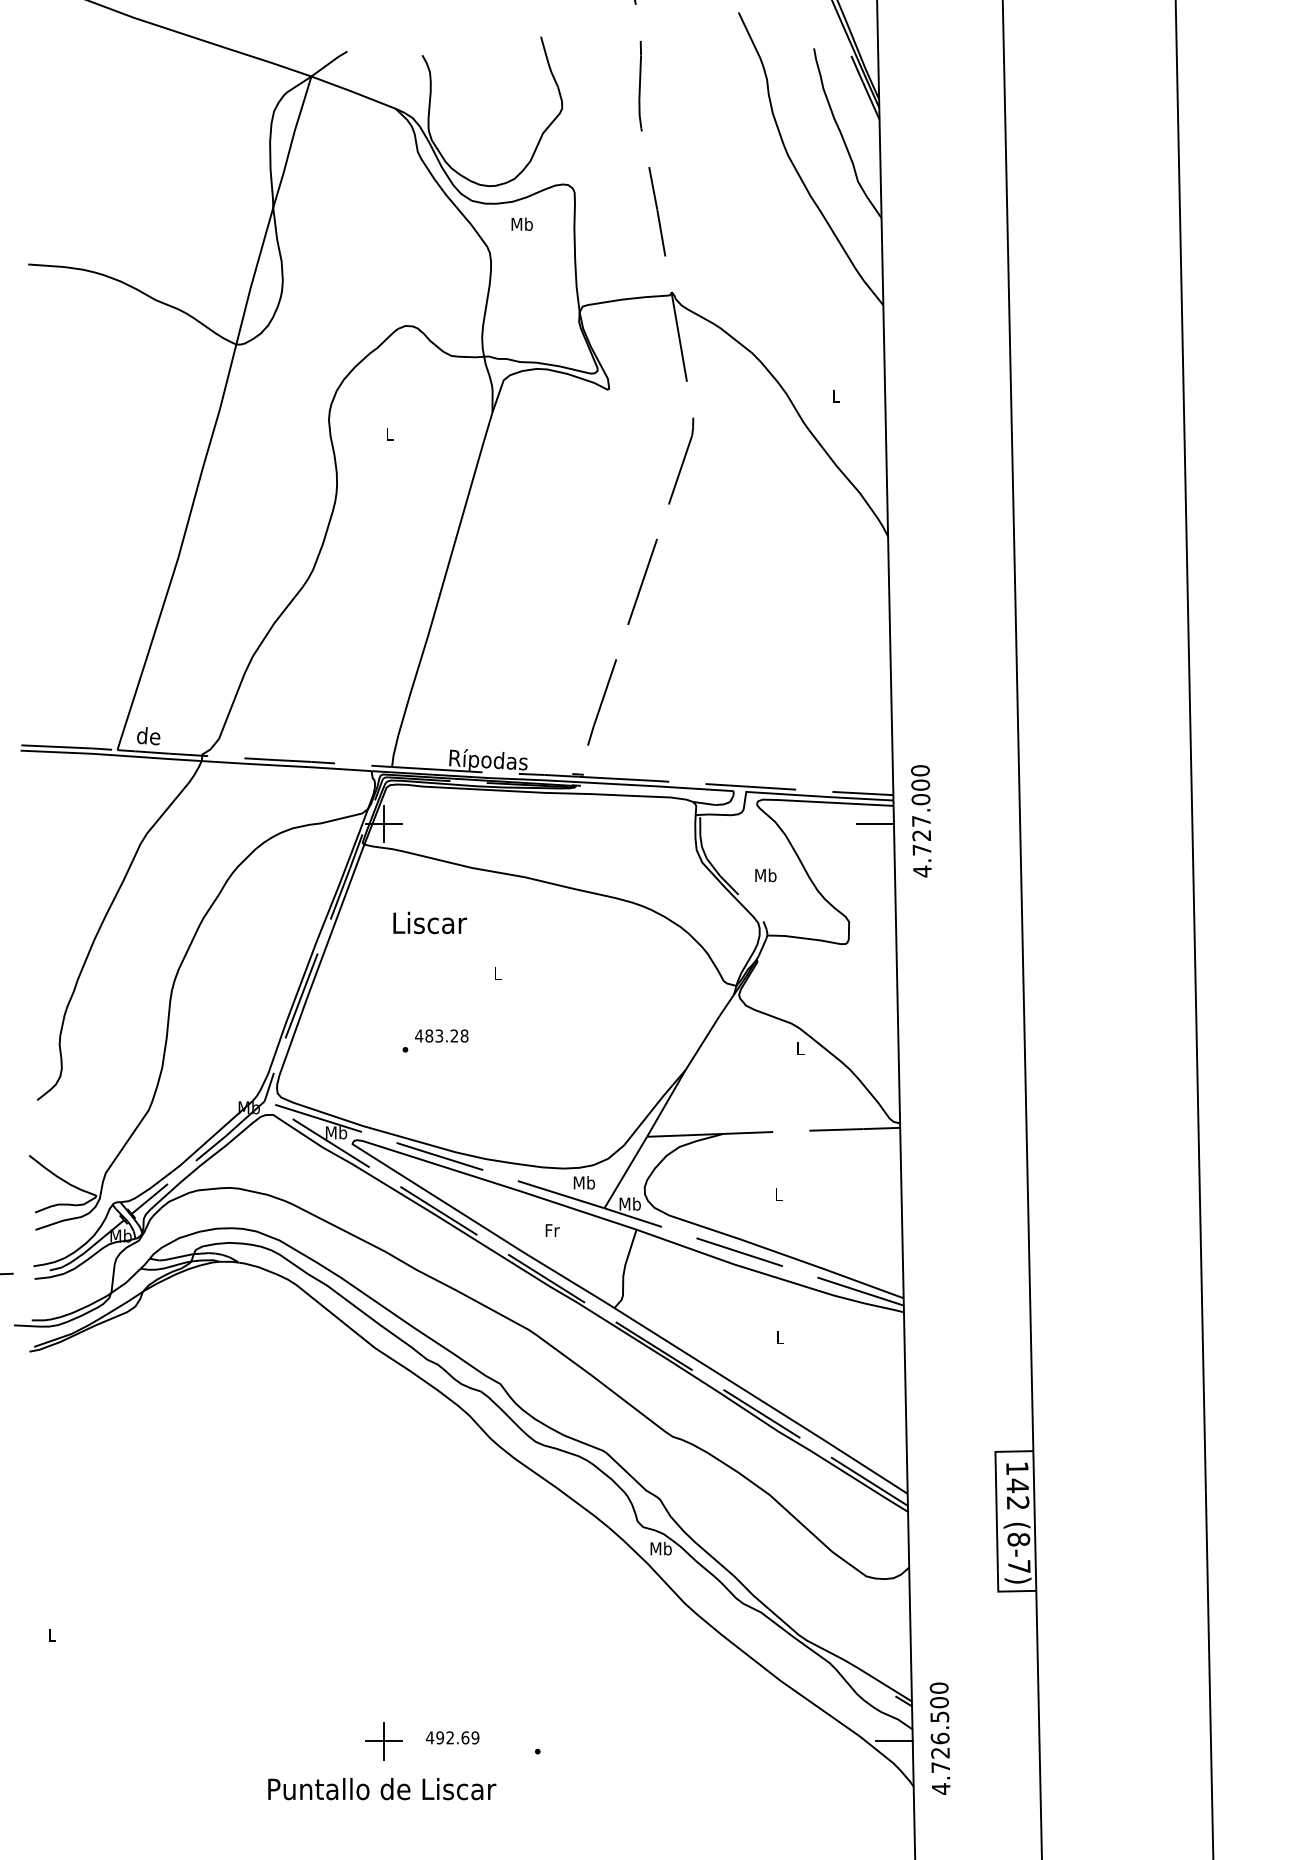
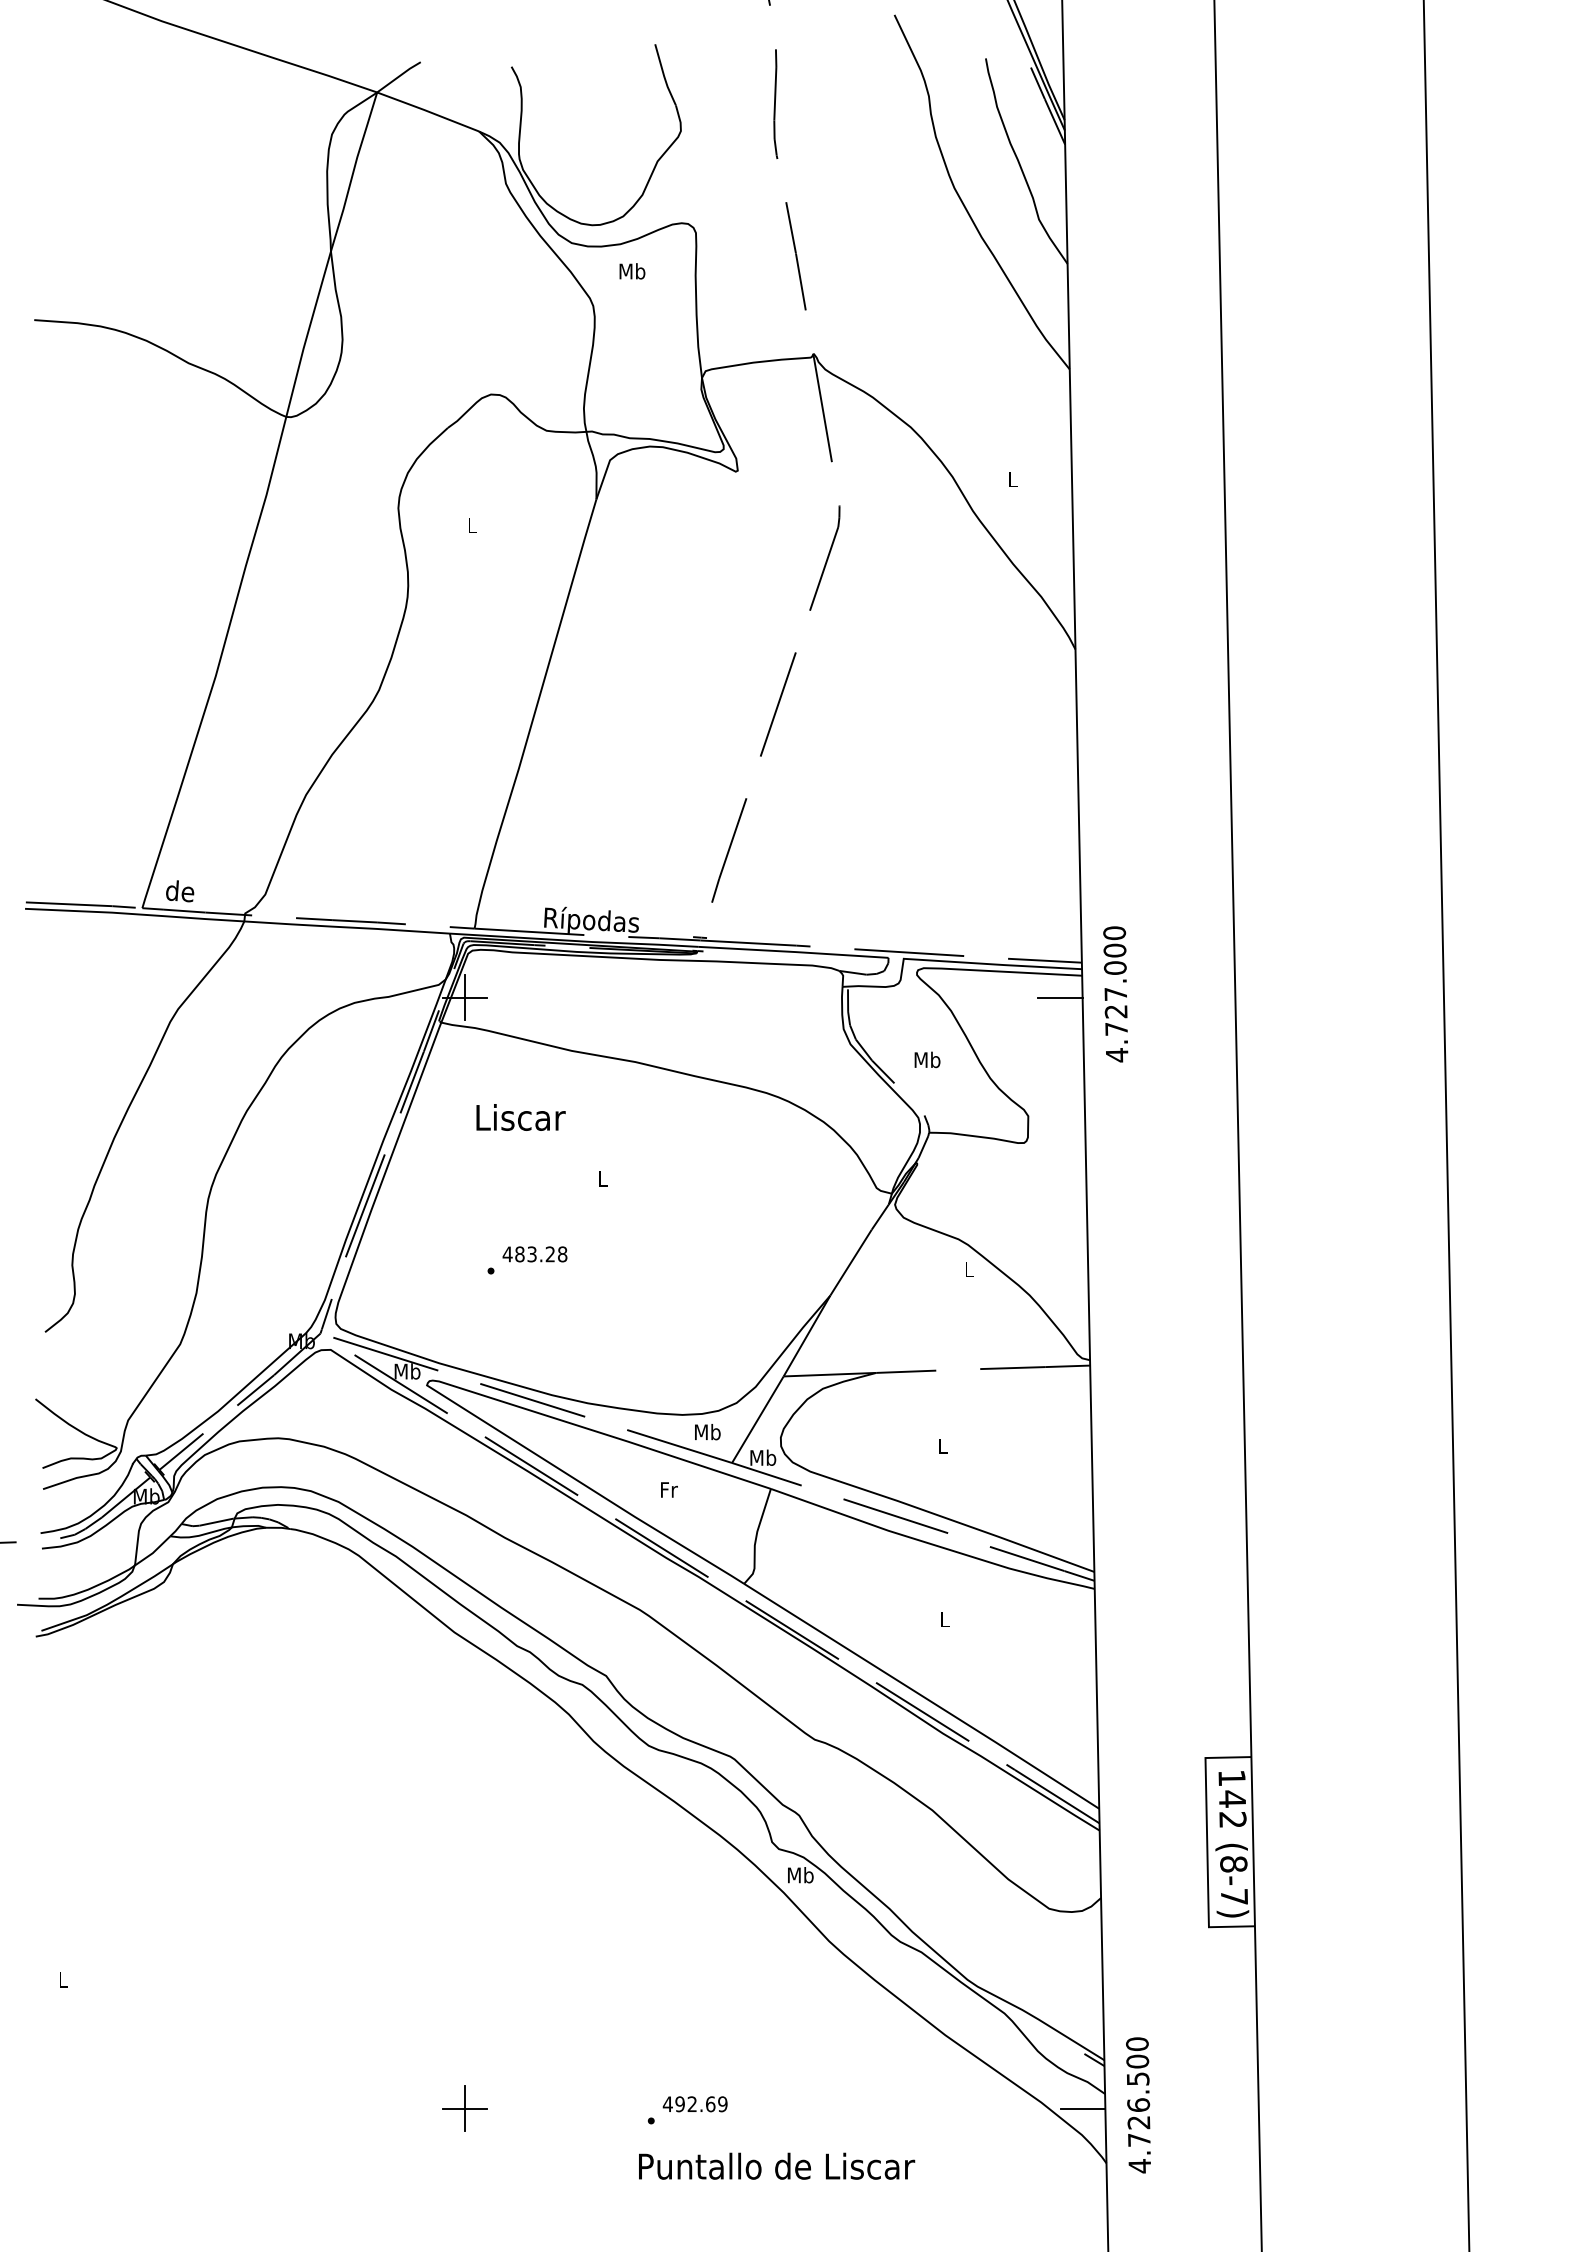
text: (452, 1738) -> (694, 2104), moved
text: (382, 1788) -> (777, 2165), moved

